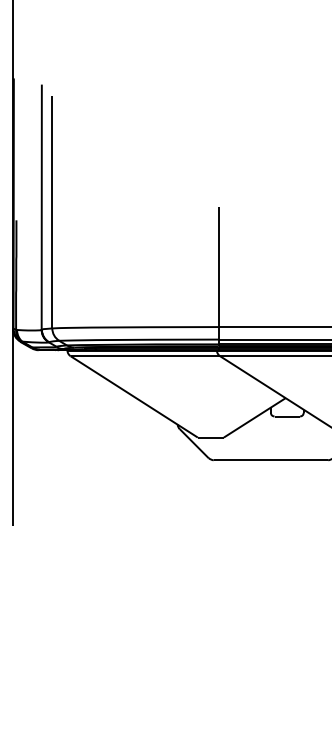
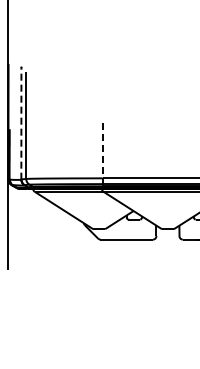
line: (42, 205) -> (21, 122), solid -> dashed
line: (218, 268) -> (102, 151), solid -> dashed

